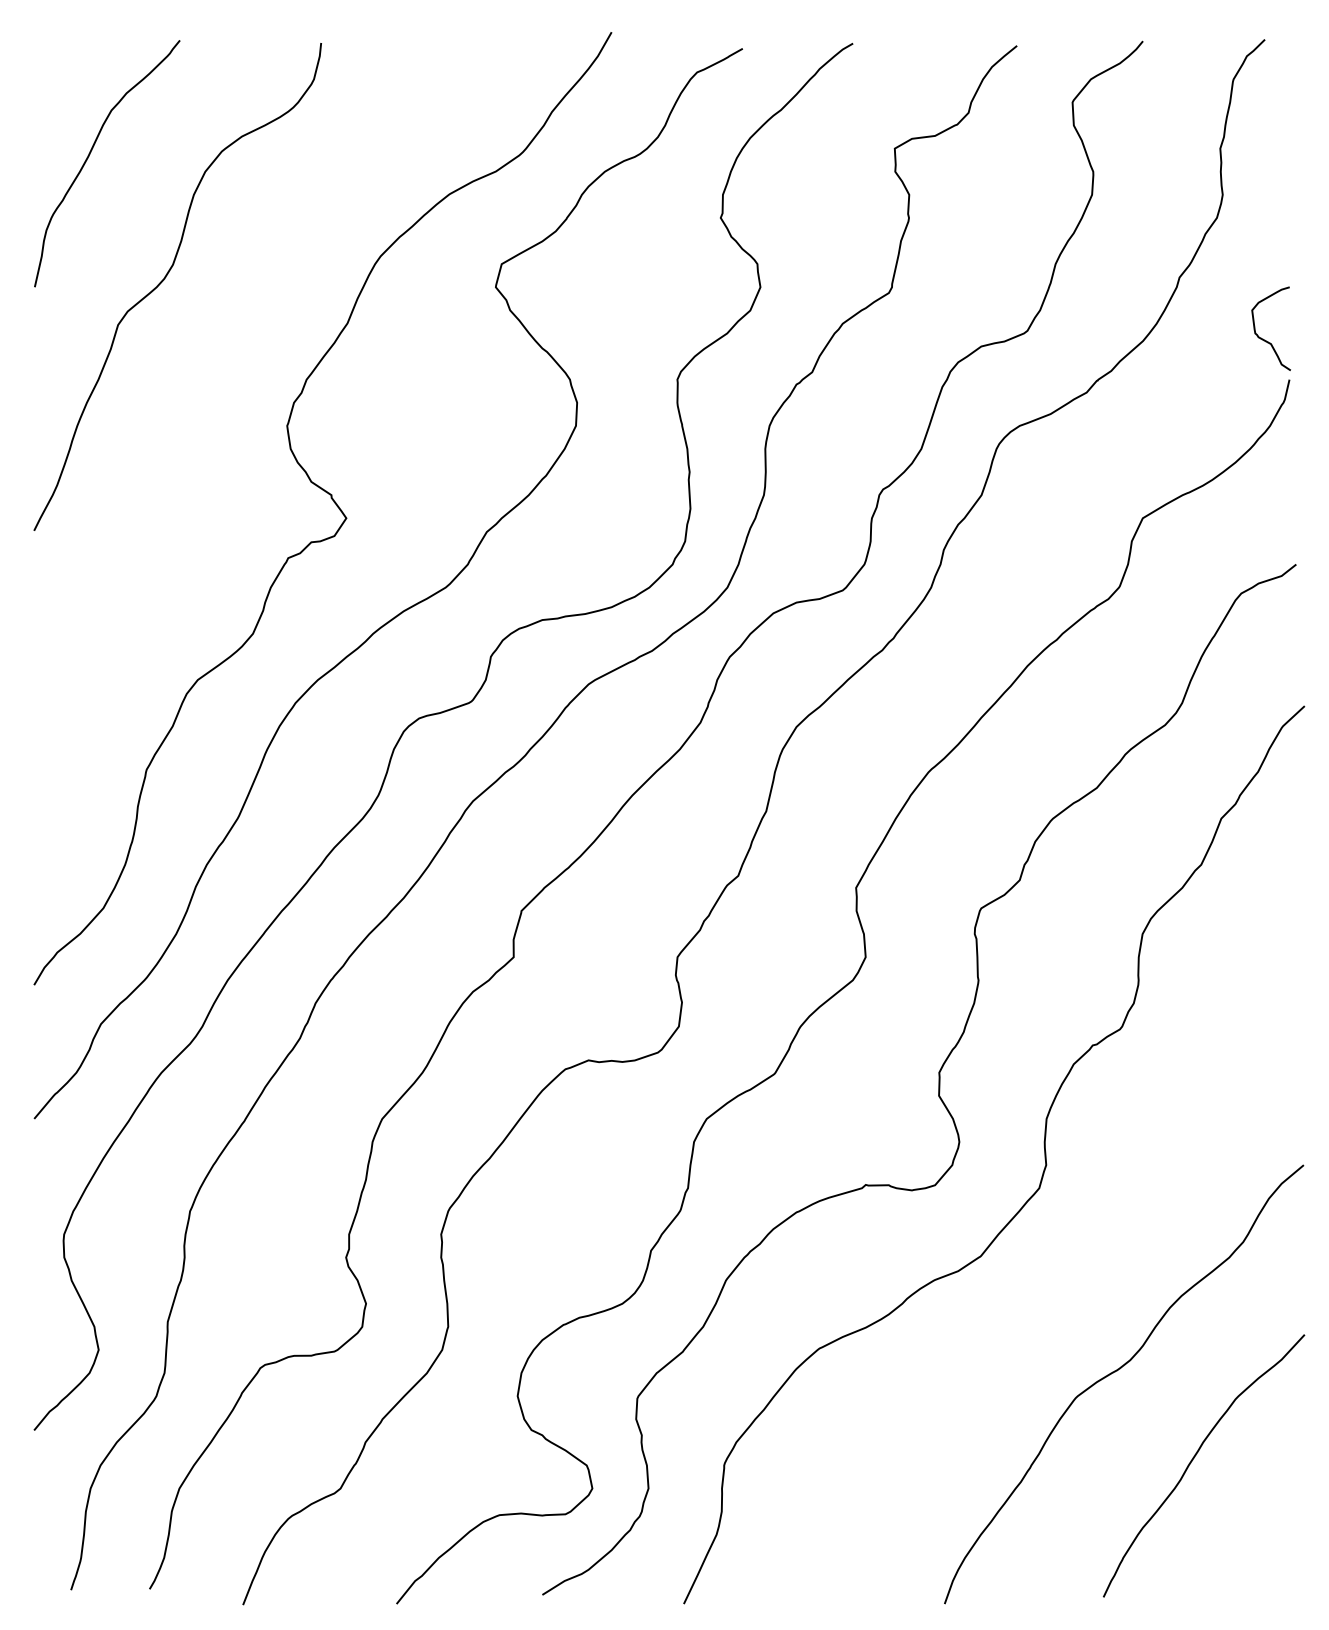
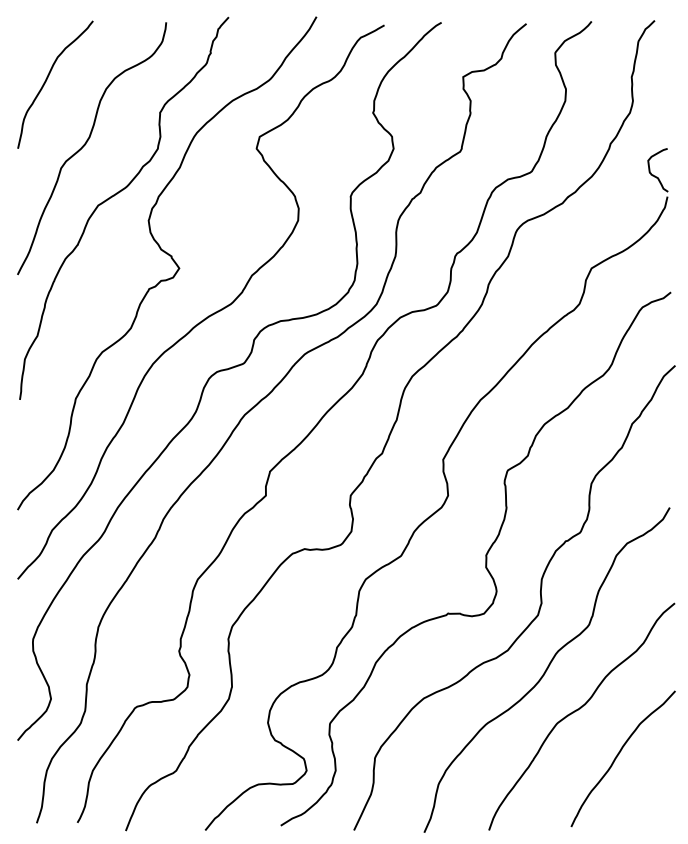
curve: (226, 375) -> (117, 194), added
curve: (1055, 1293) -> (546, 669), added

